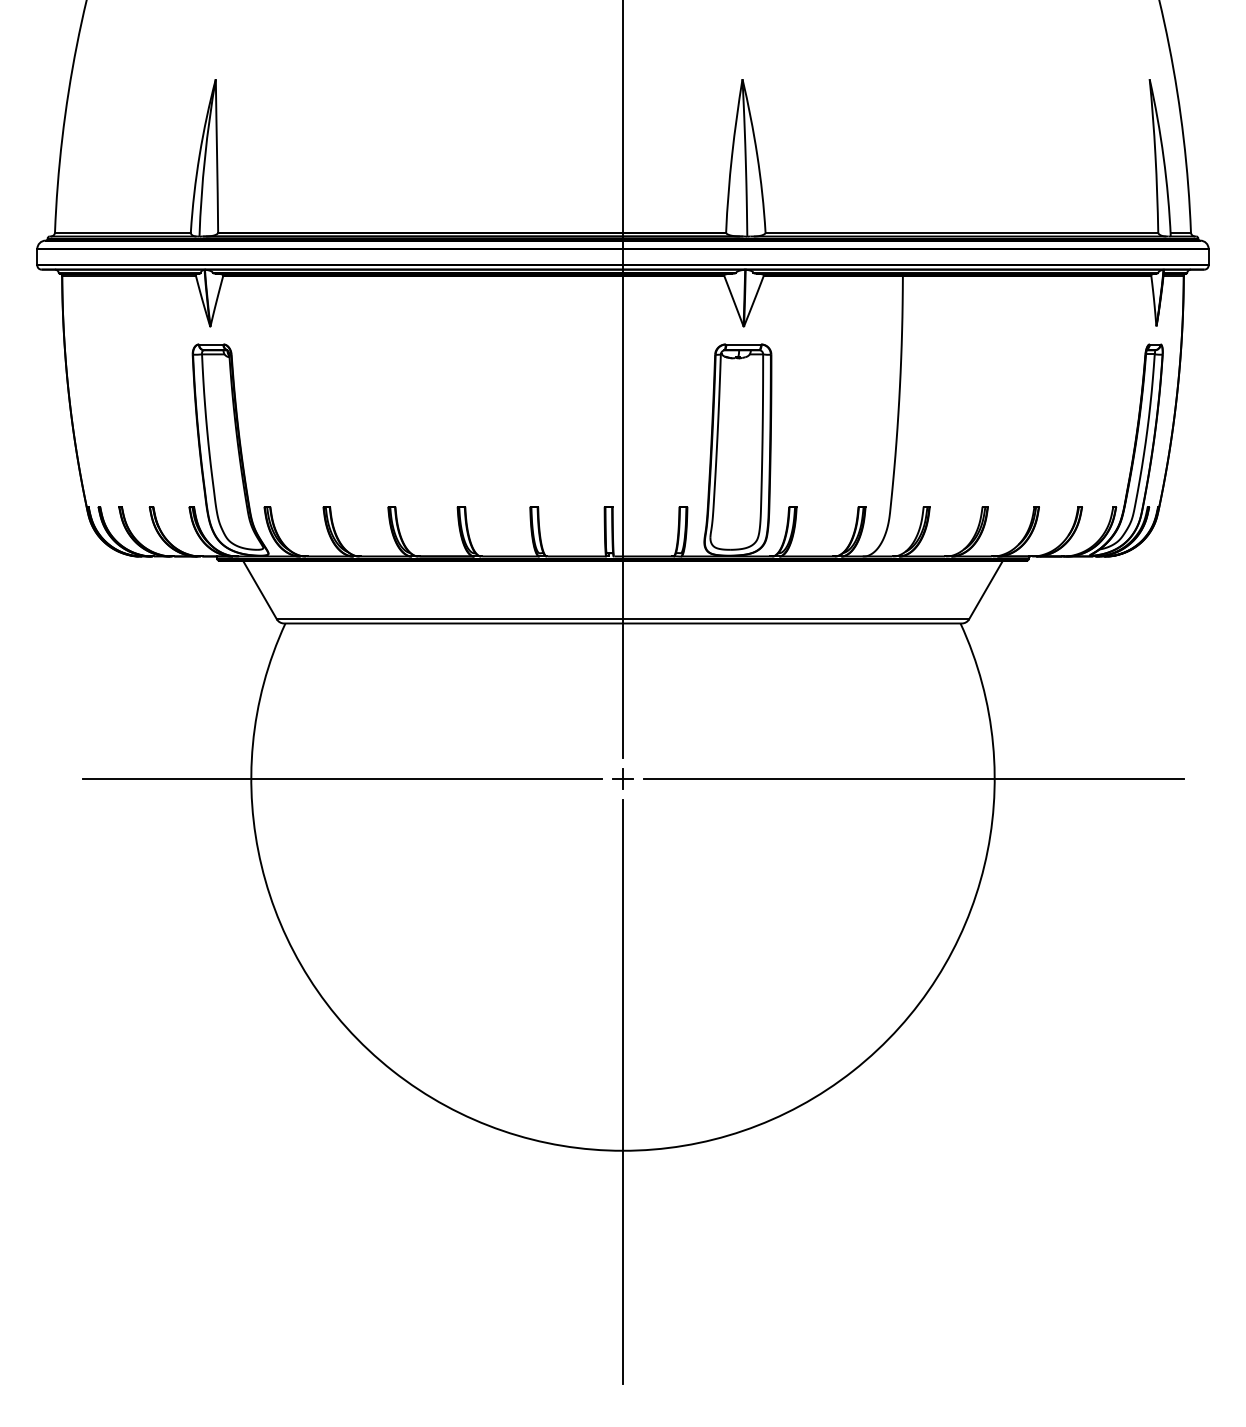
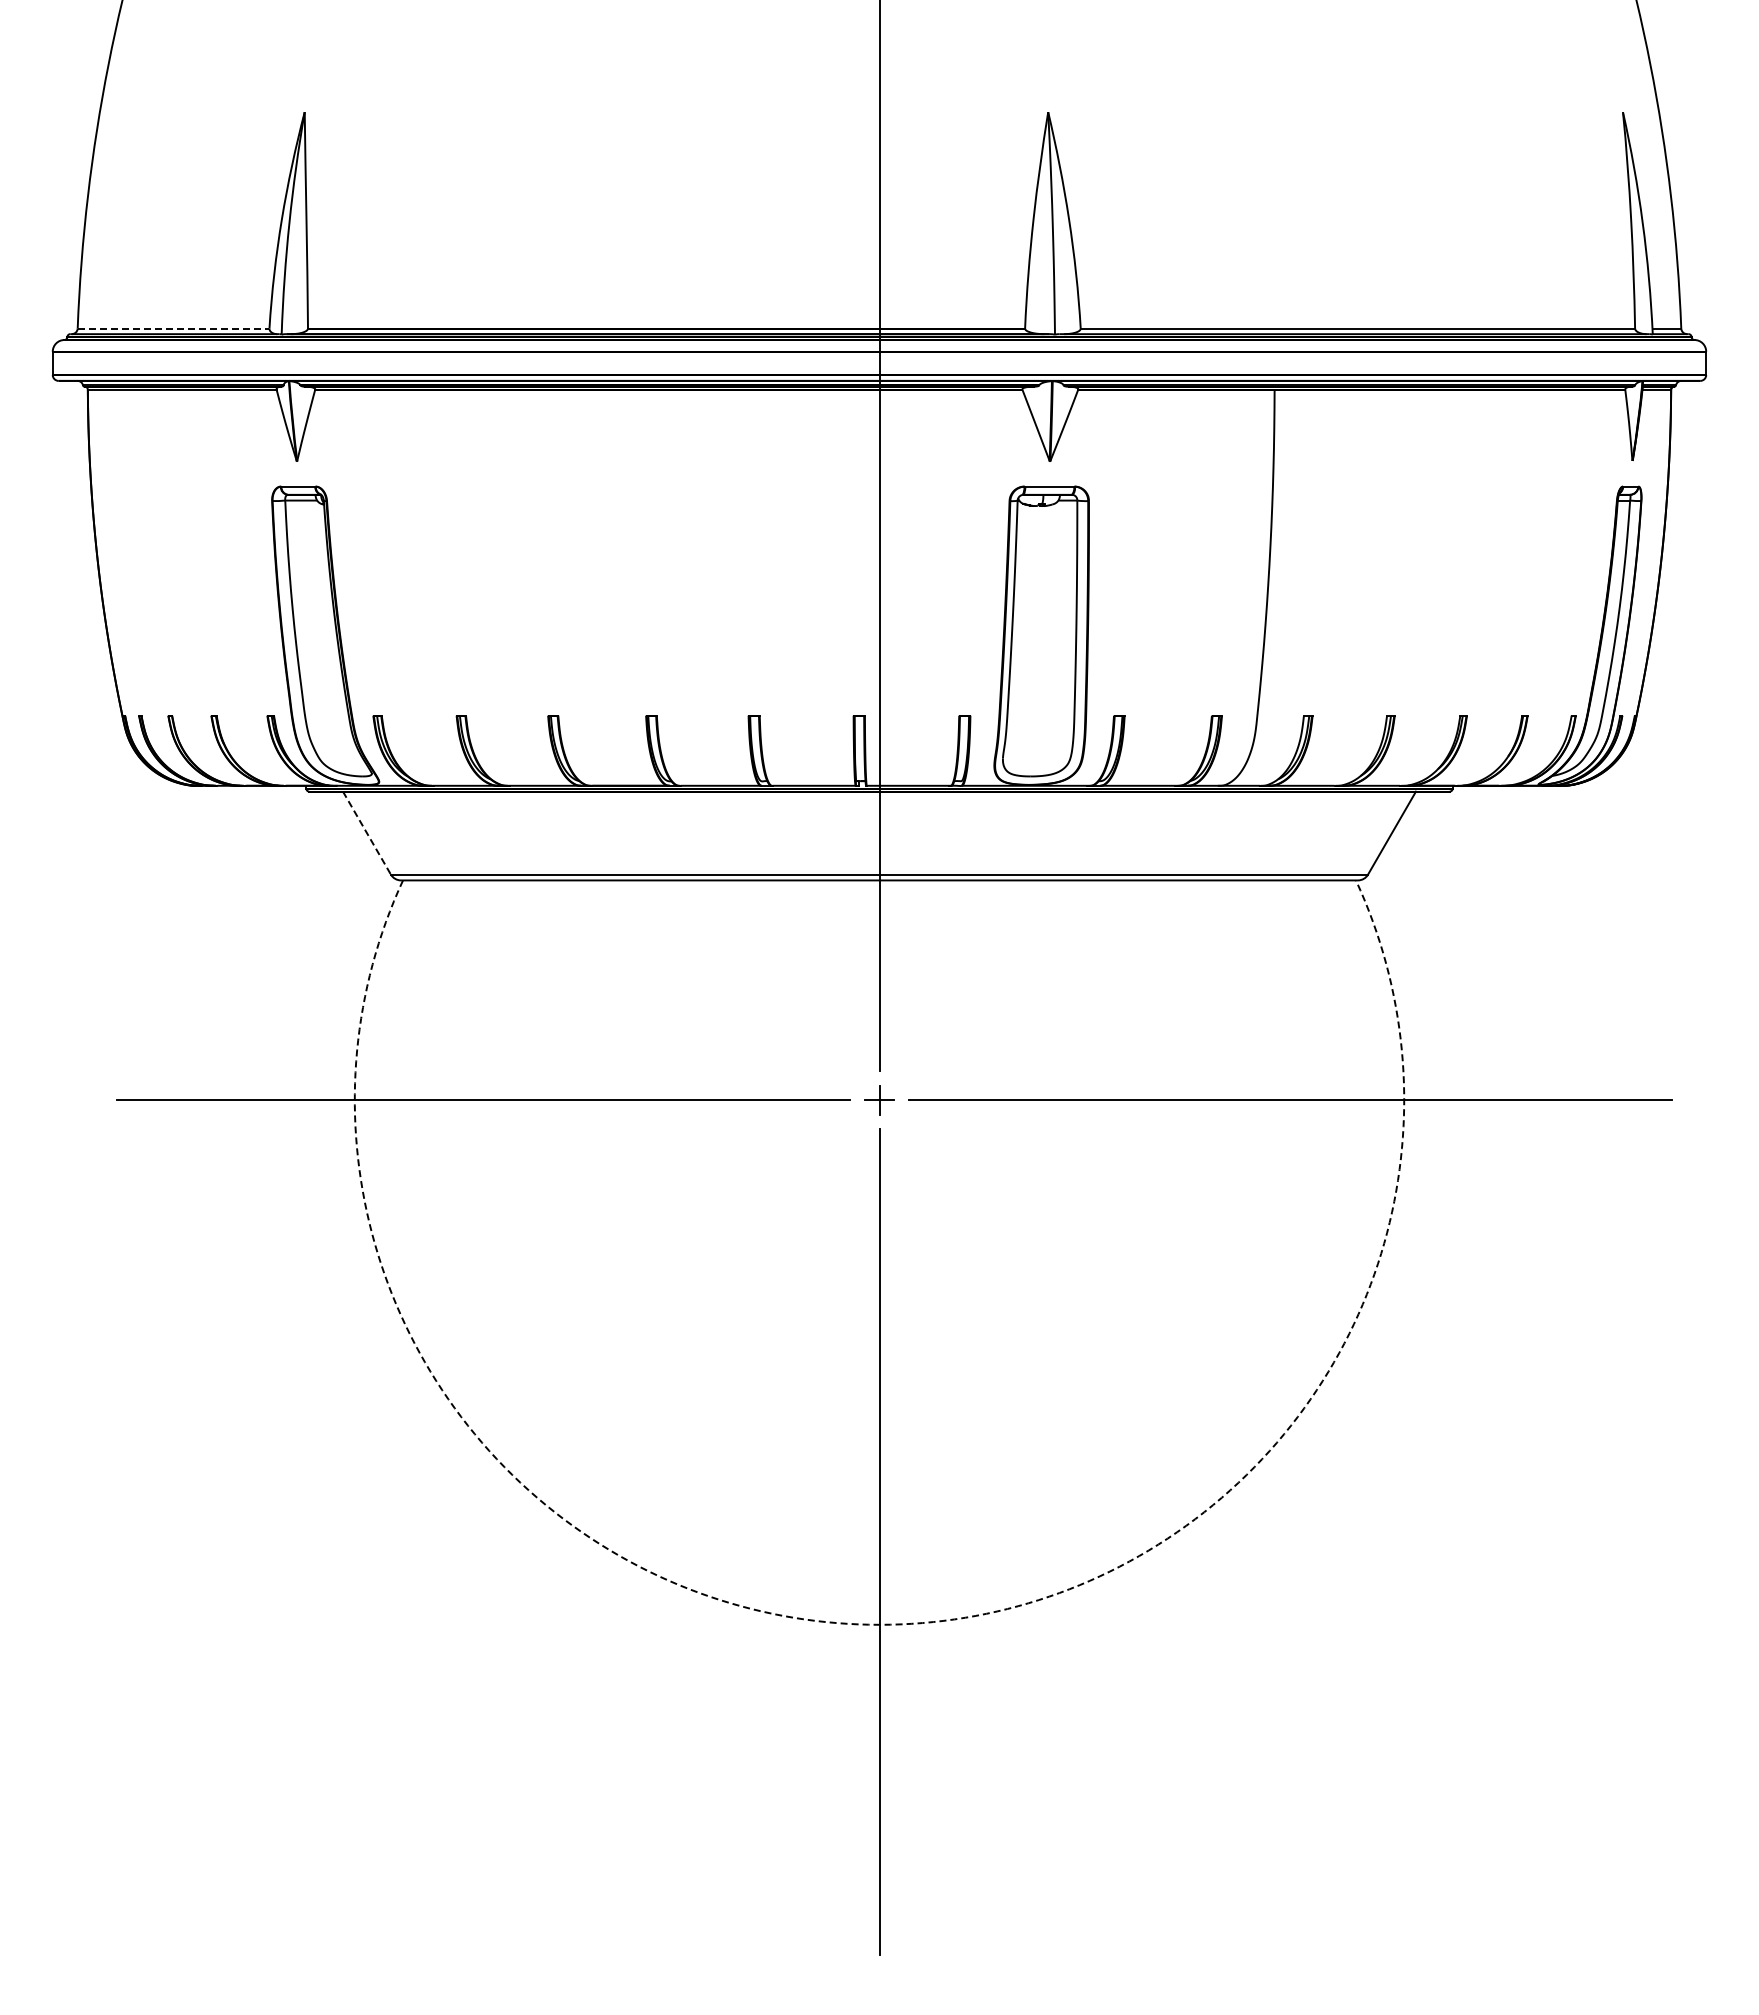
line: (122, 232) -> (173, 328), solid -> dashed
line: (259, 590) -> (366, 833), solid -> dashed
arc: (623, 1150) -> (879, 1624), solid -> dashed

